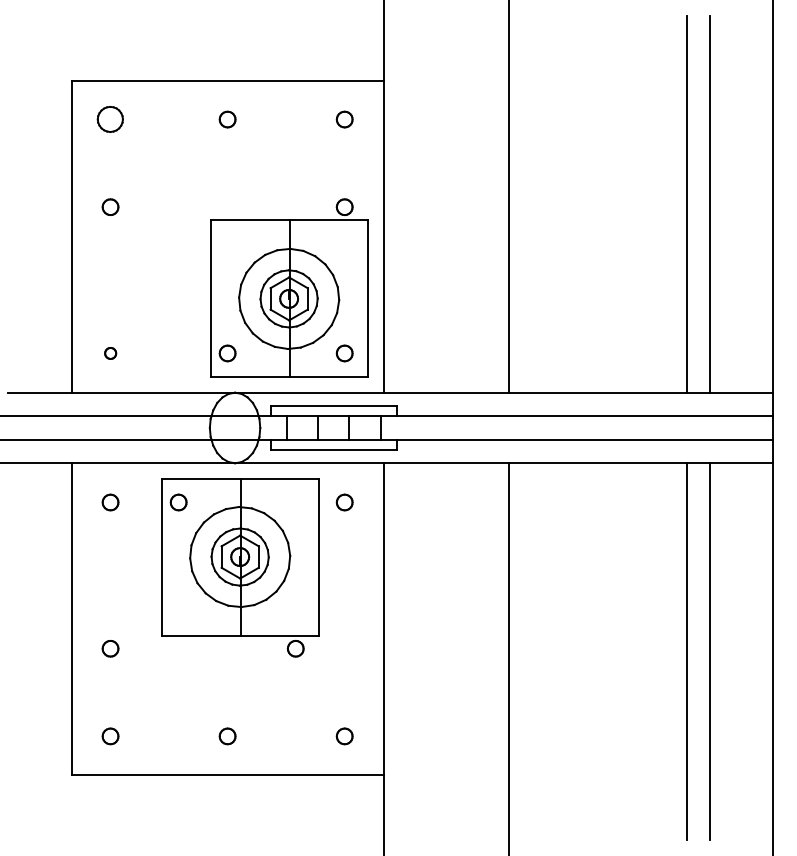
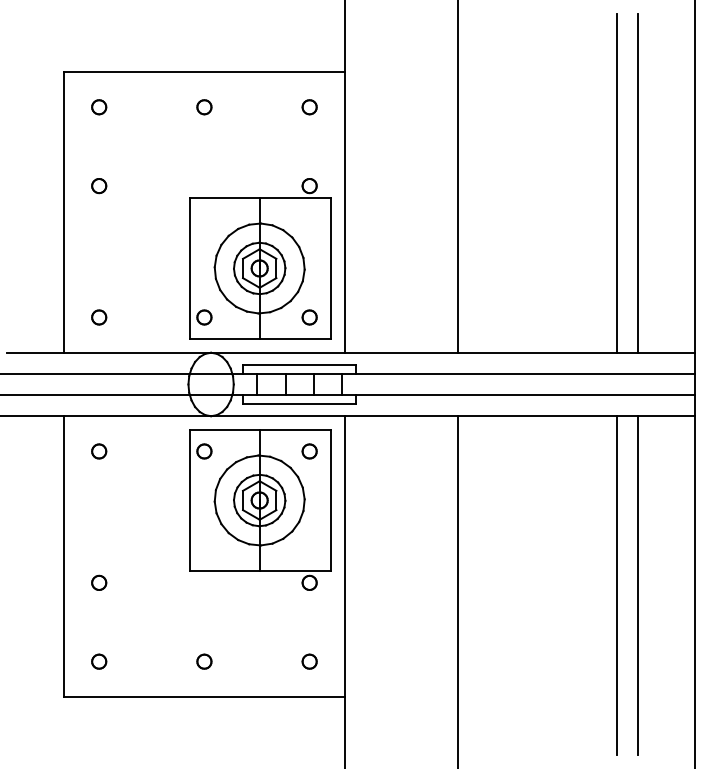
part: (110, 119) -> (99, 107), size x0.62
part: (110, 353) -> (99, 317), size x1.43
part: (241, 567) -> (260, 509), moved

